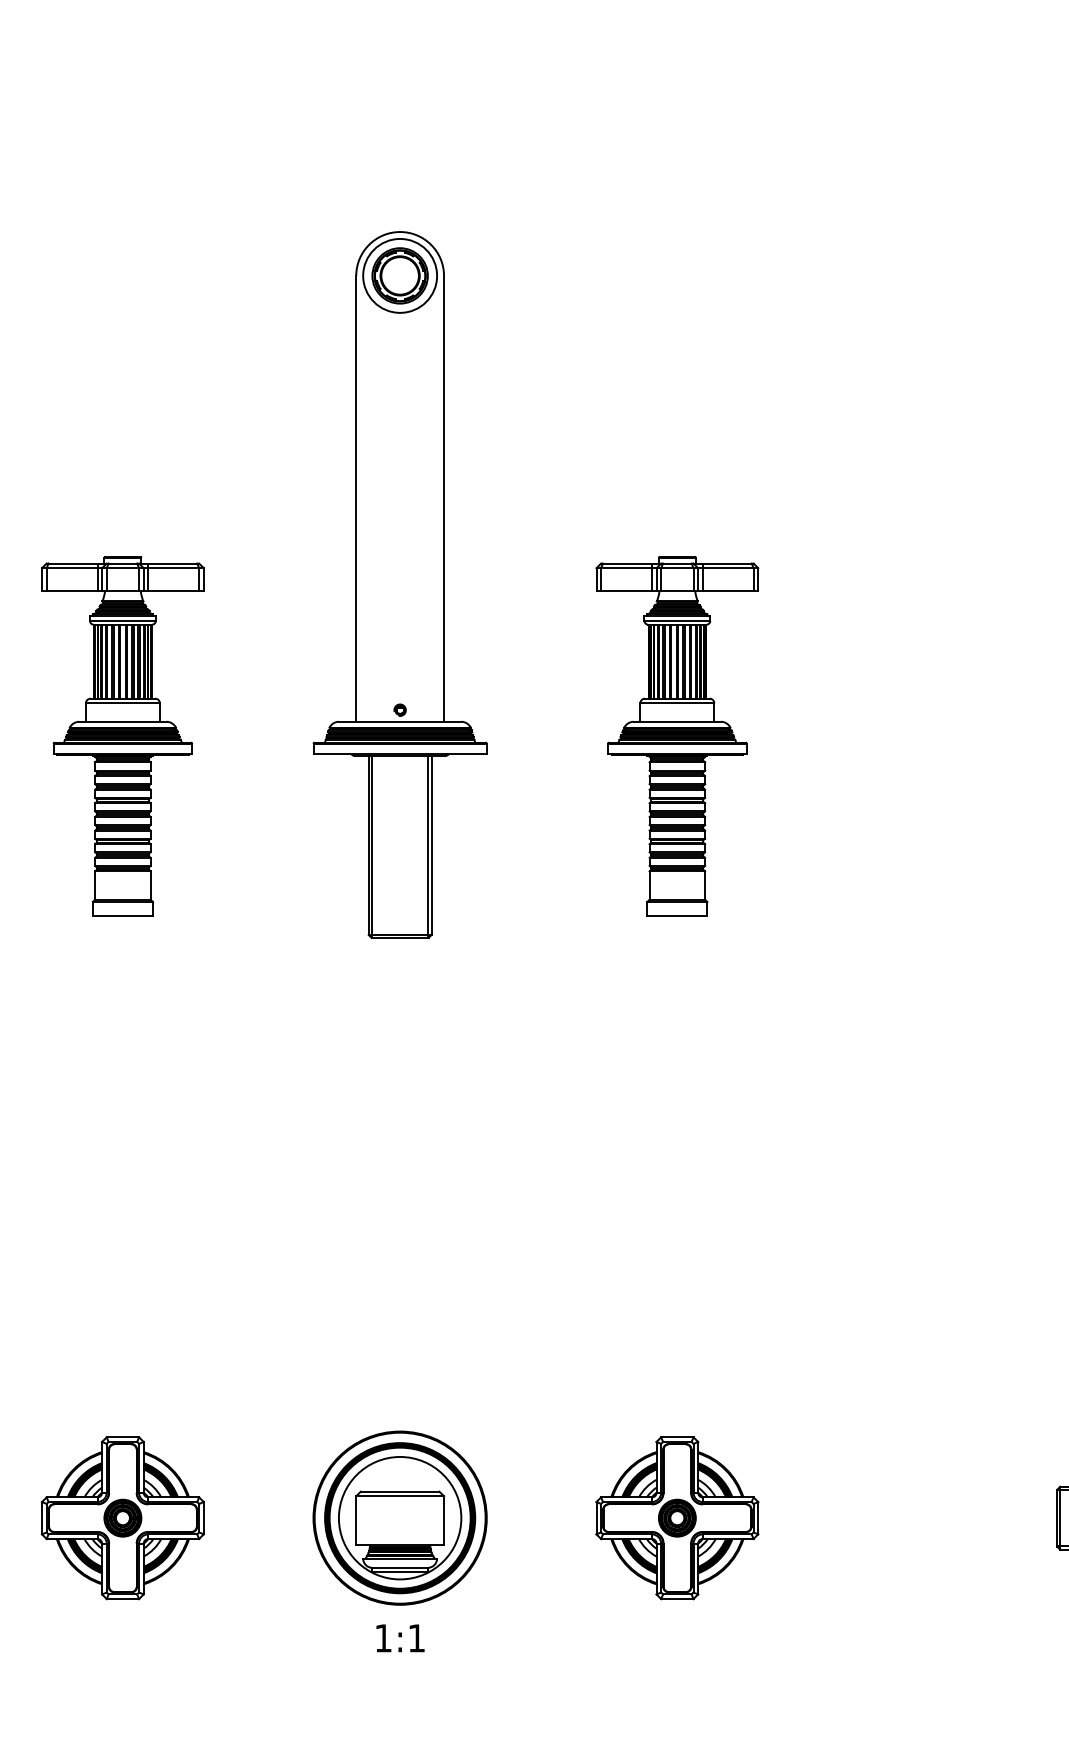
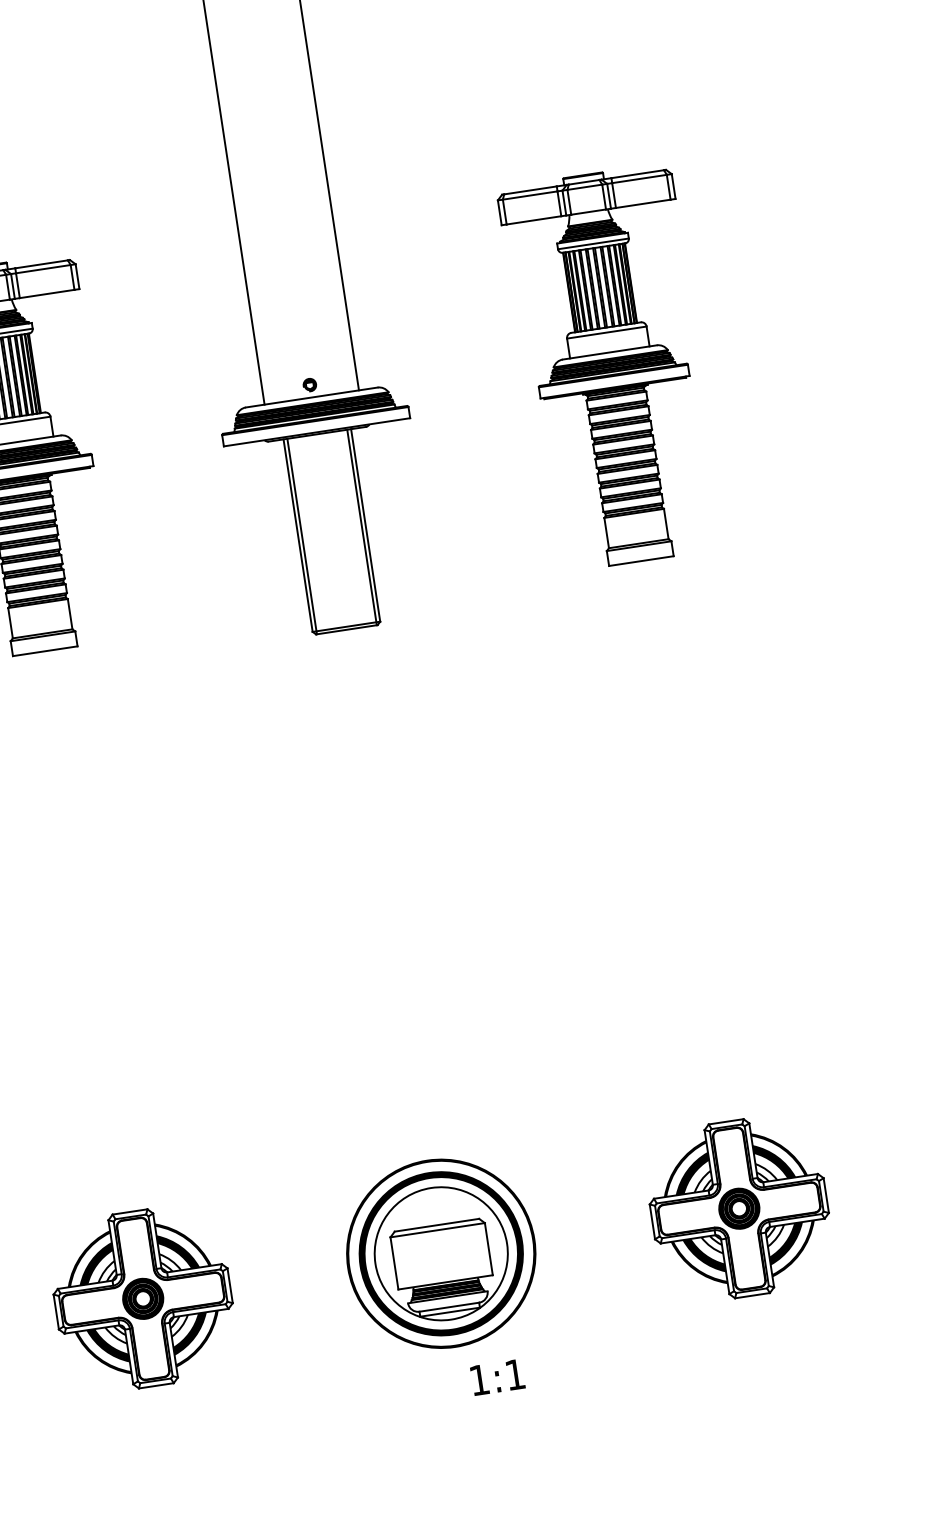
text: (400, 1638) -> (497, 1377), moved

